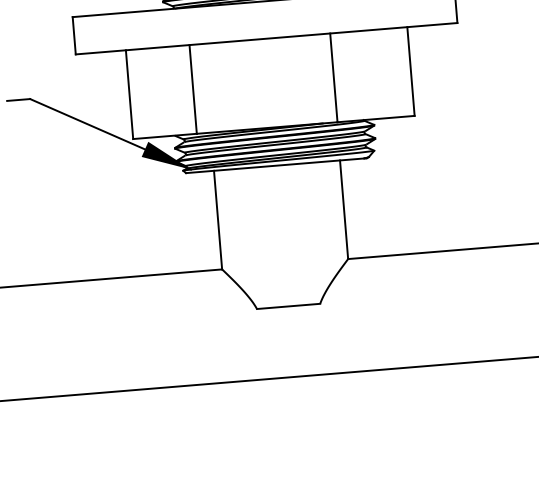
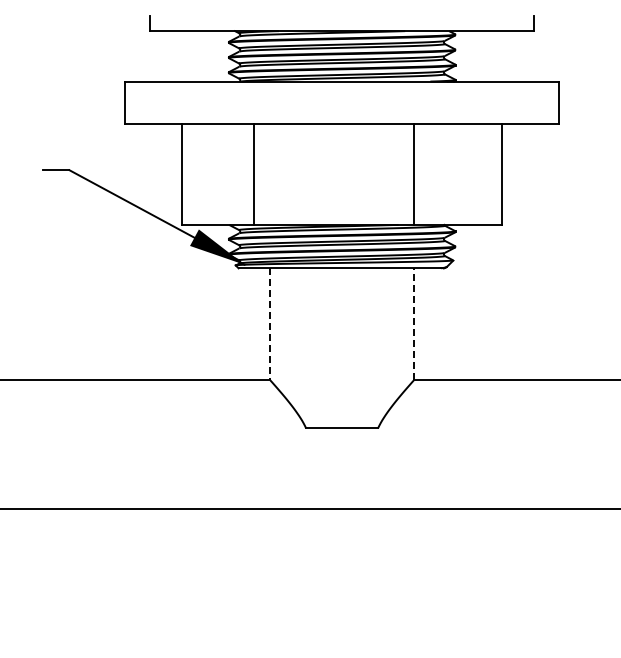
line: (343, 208) -> (413, 323), solid -> dashed
line: (218, 220) -> (270, 324), solid -> dashed

